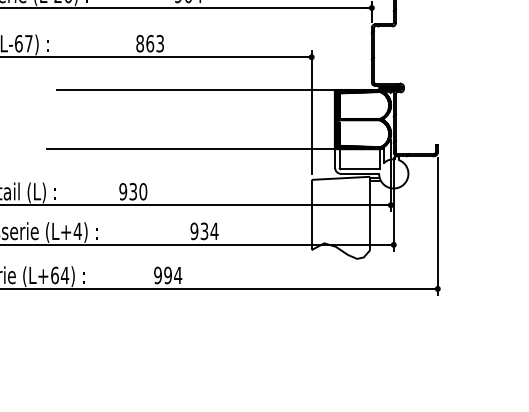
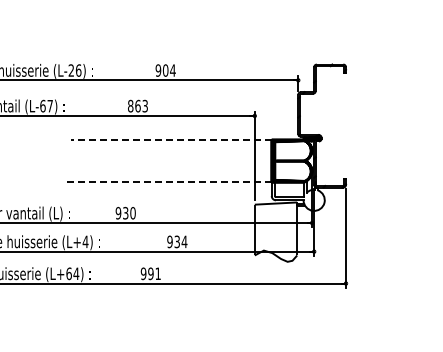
line: (195, 89) -> (170, 139), solid -> dashed
line: (189, 149) -> (166, 182), solid -> dashed
text: (178, 275) -> (158, 273), 994 -> 991

